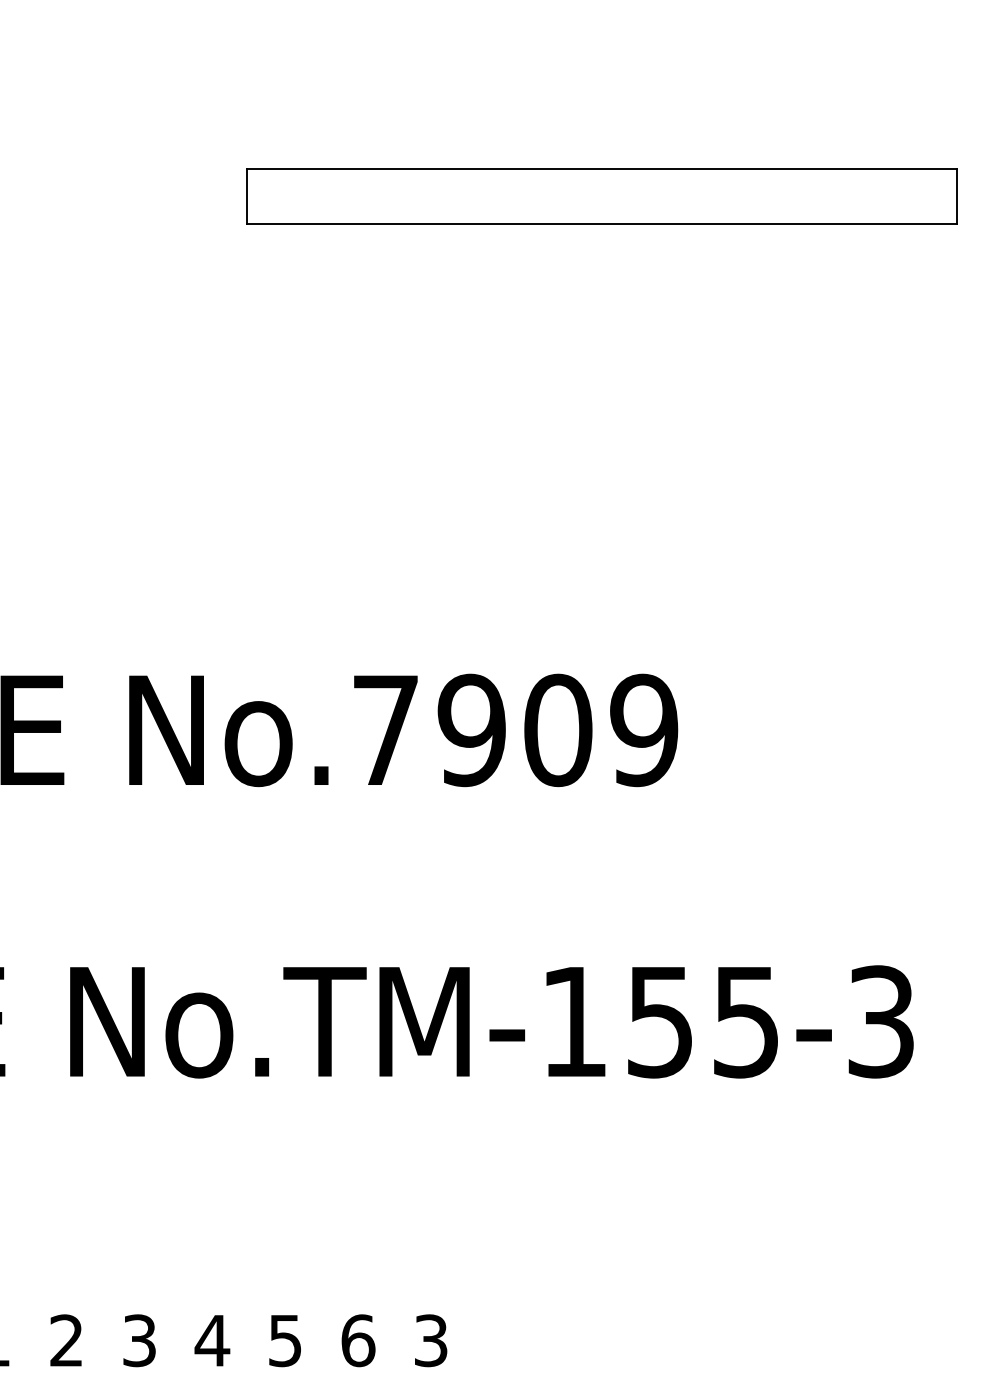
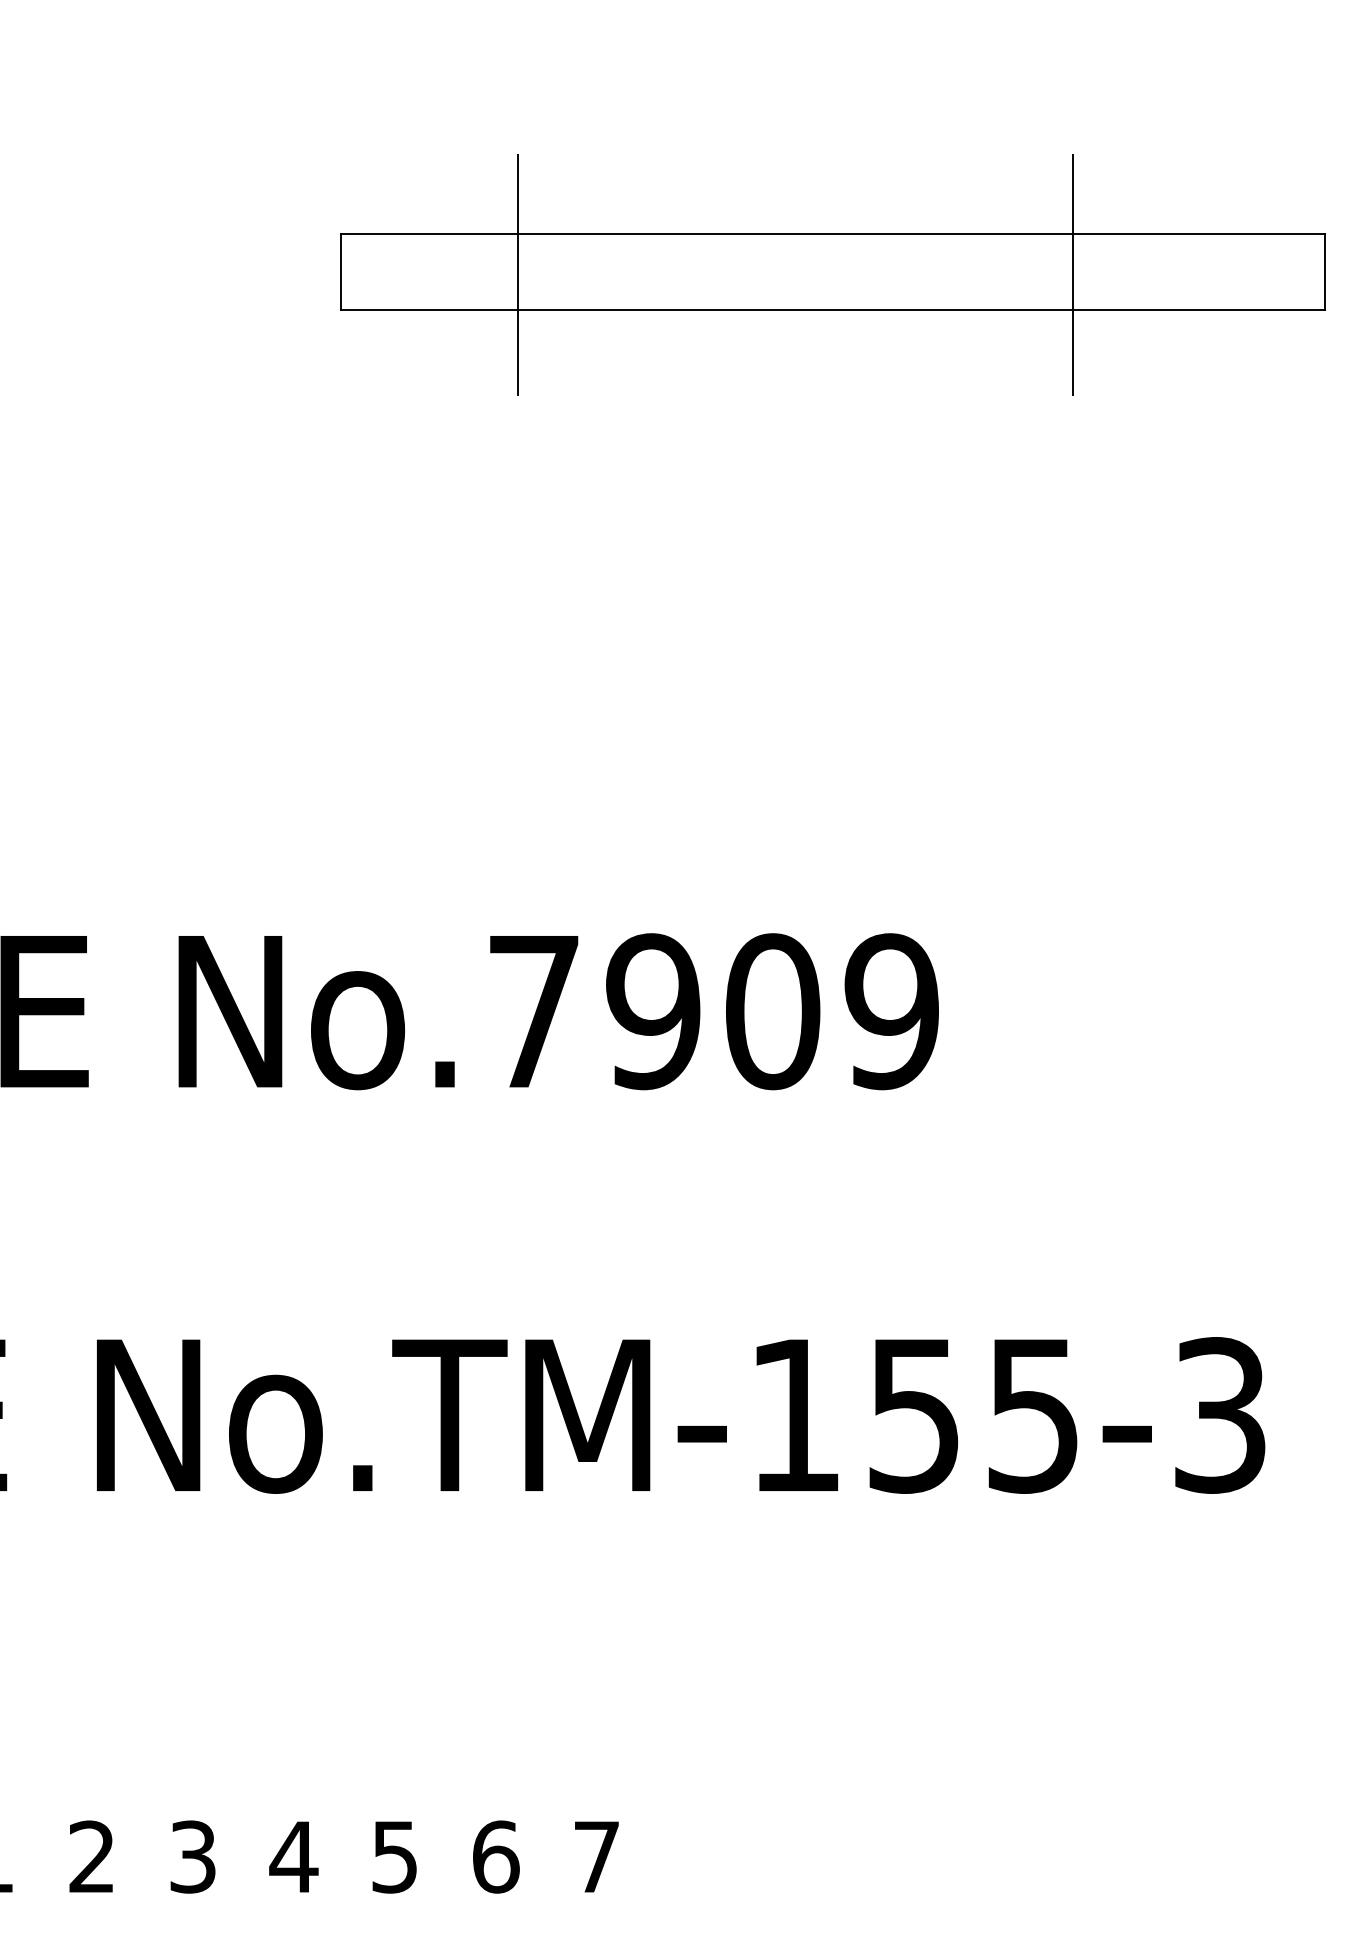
line: (373, 198) -> (517, 274), added
line: (775, 198) -> (1073, 274), added
text: (430, 1340) -> (596, 1856), 3 -> 7

